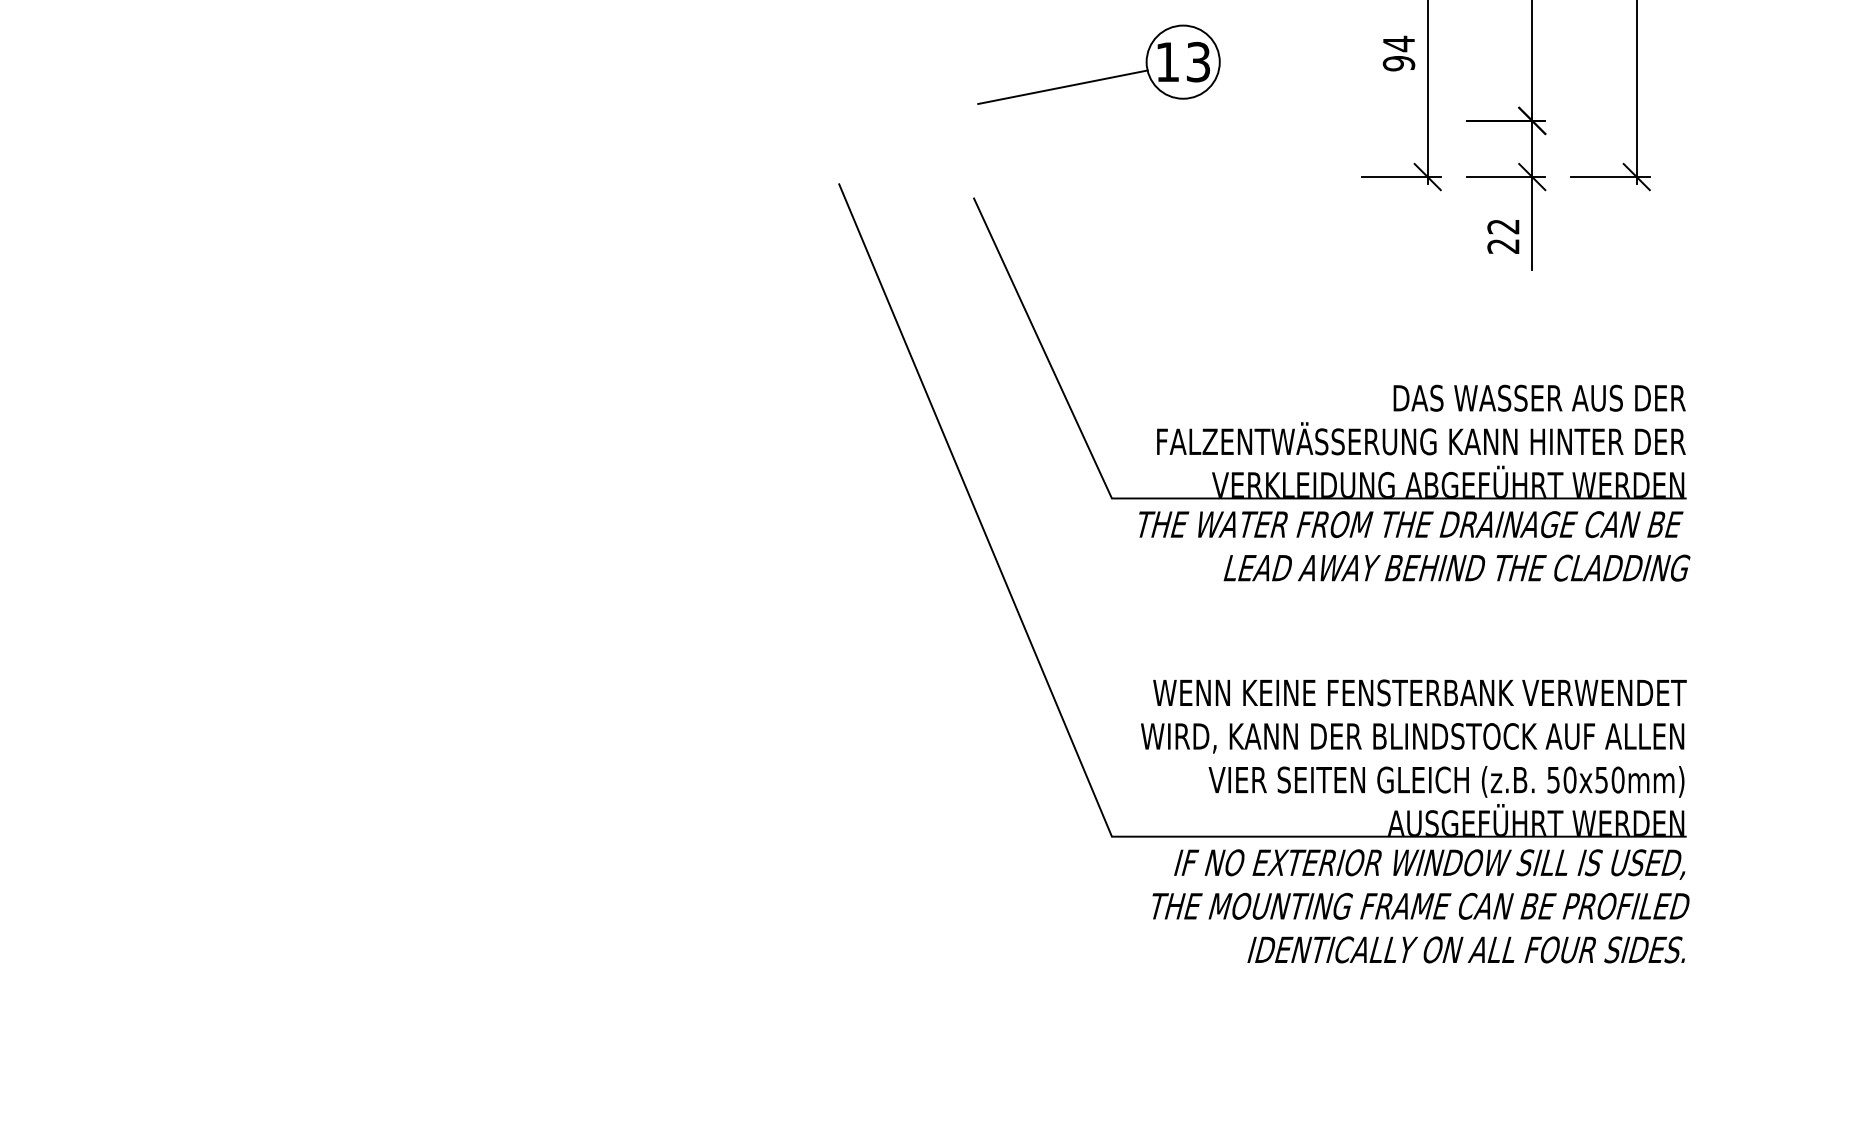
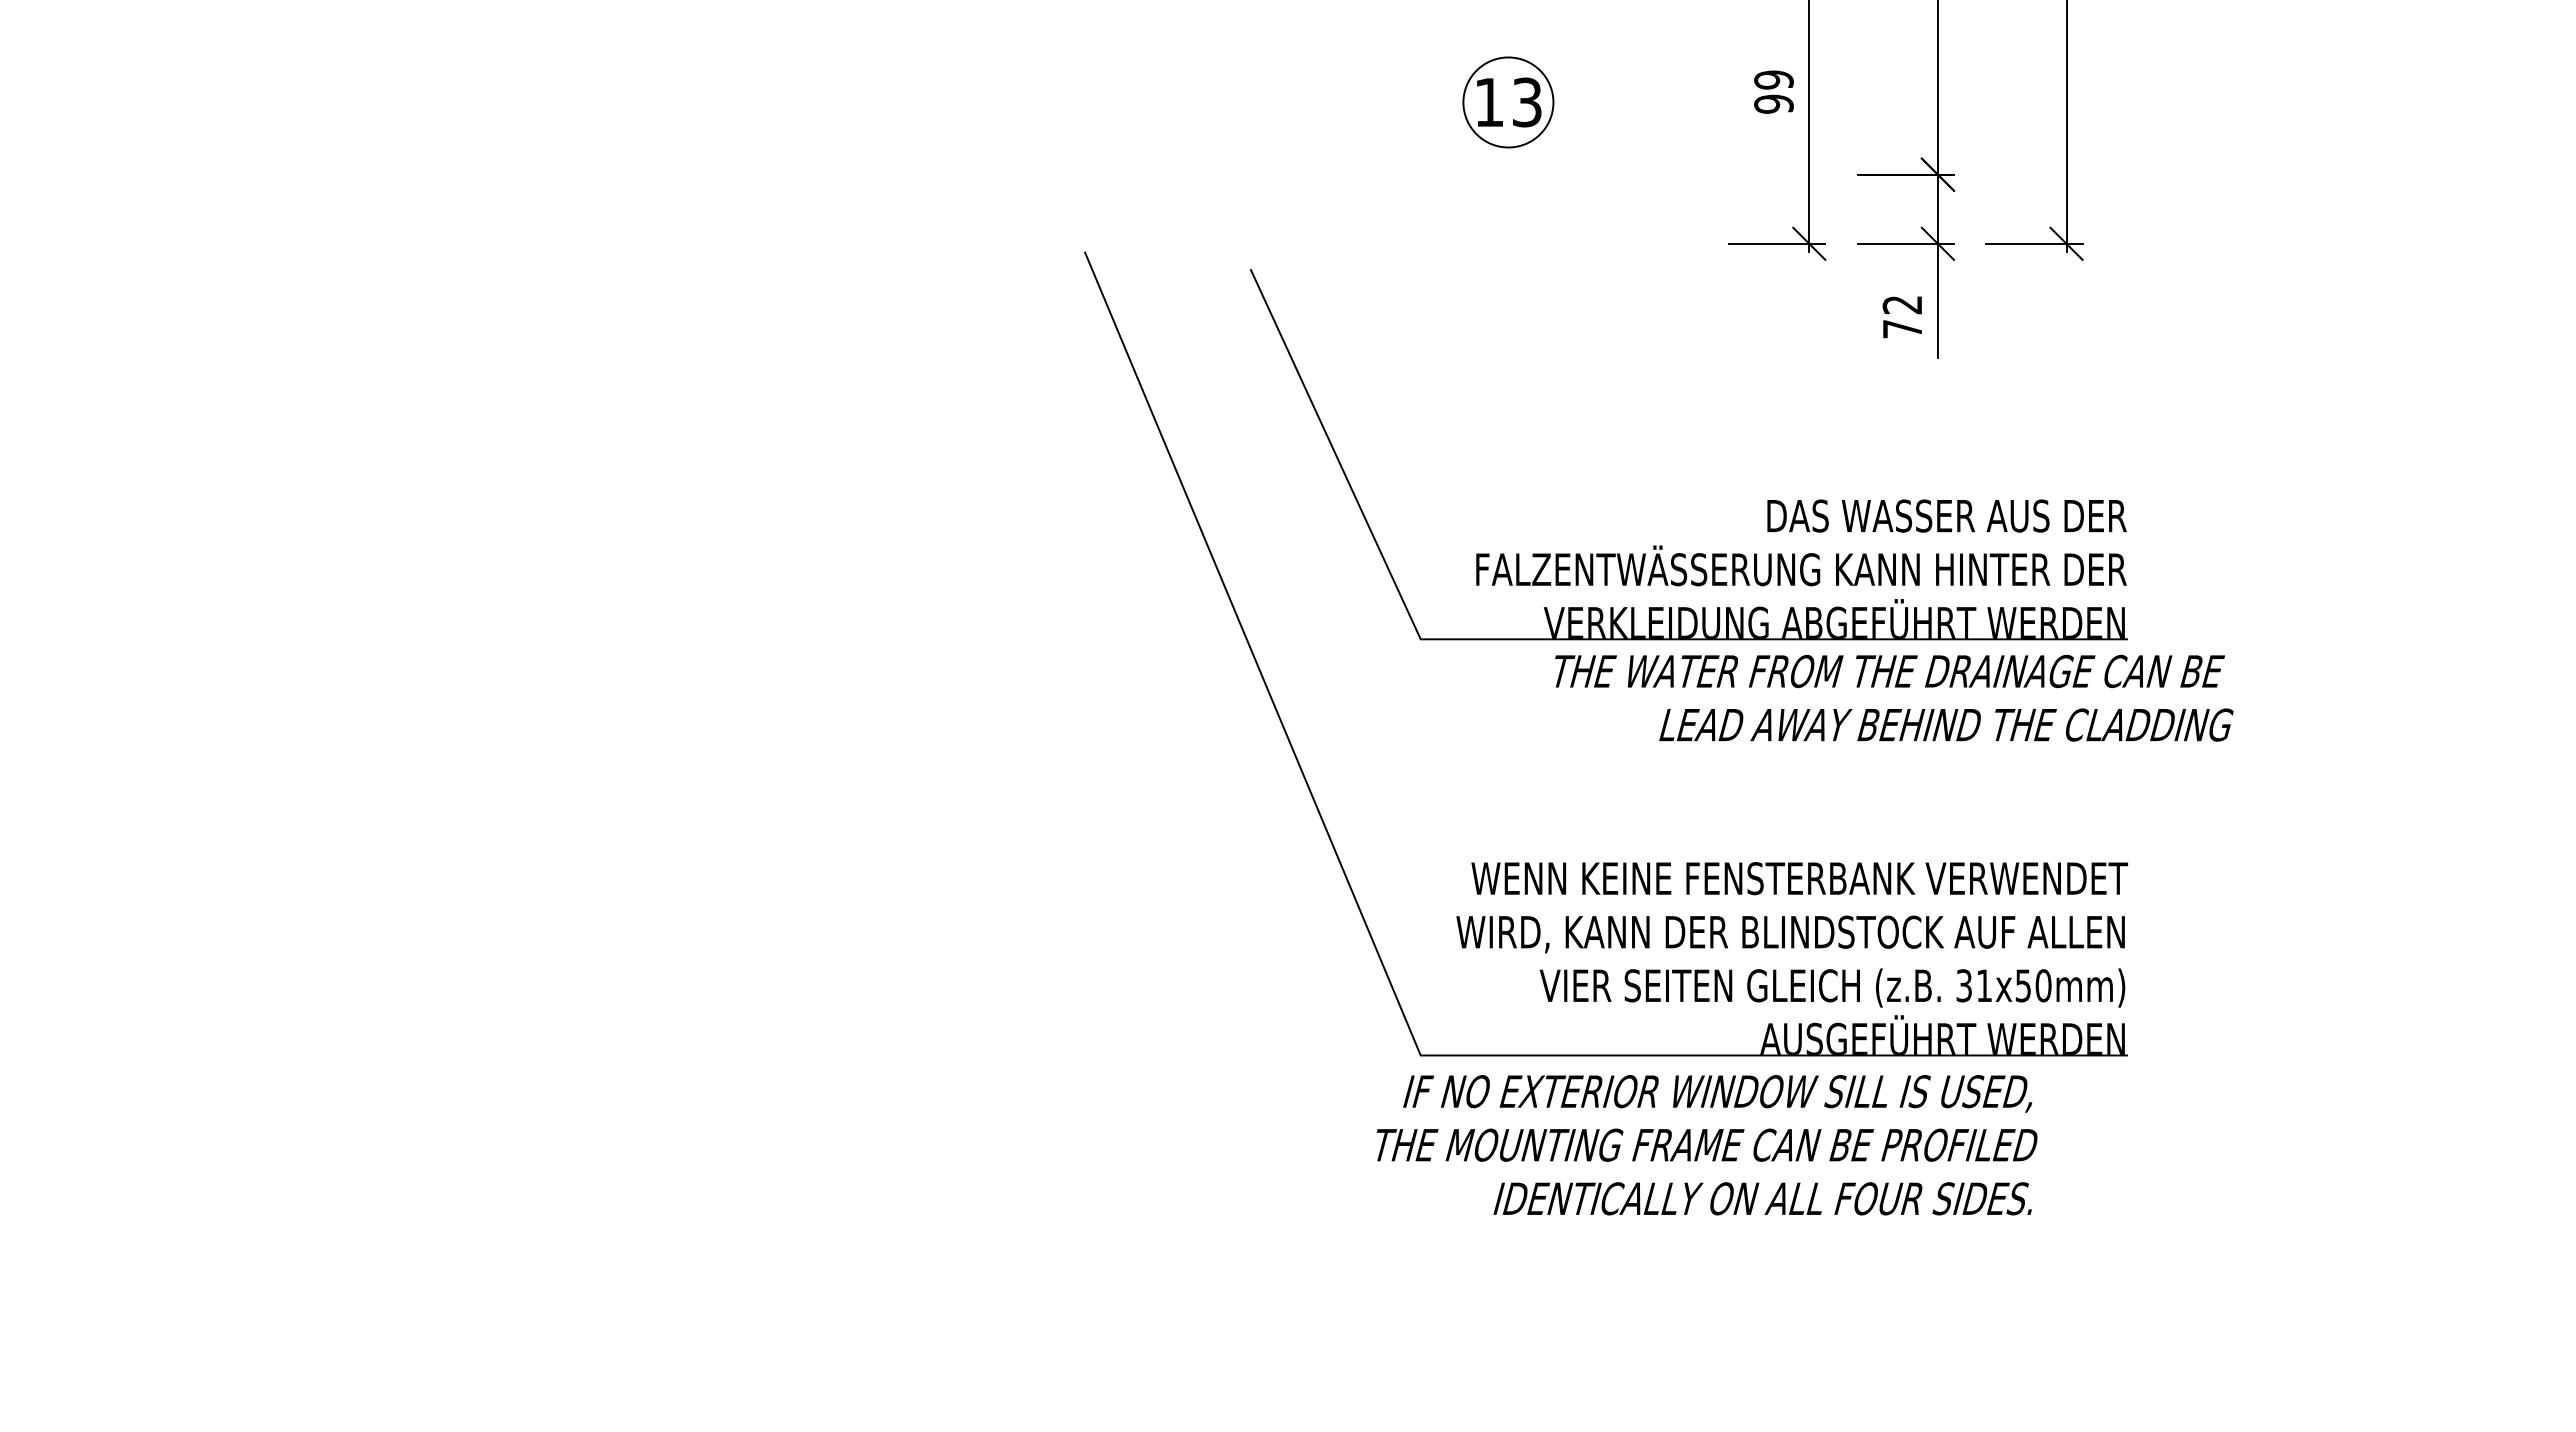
text: (1398, 44) -> (1773, 80), 94 -> 99
line: (1062, 86) -> (1360, 132), removed
text: (1502, 246) -> (1901, 329), 22 -> 72
text: (1414, 545) -> (1894, 697), moved
text: (1561, 779) -> (1974, 985), 50x50mm) -> 31x50mm)
text: (1420, 906) -> (1706, 1145), moved

